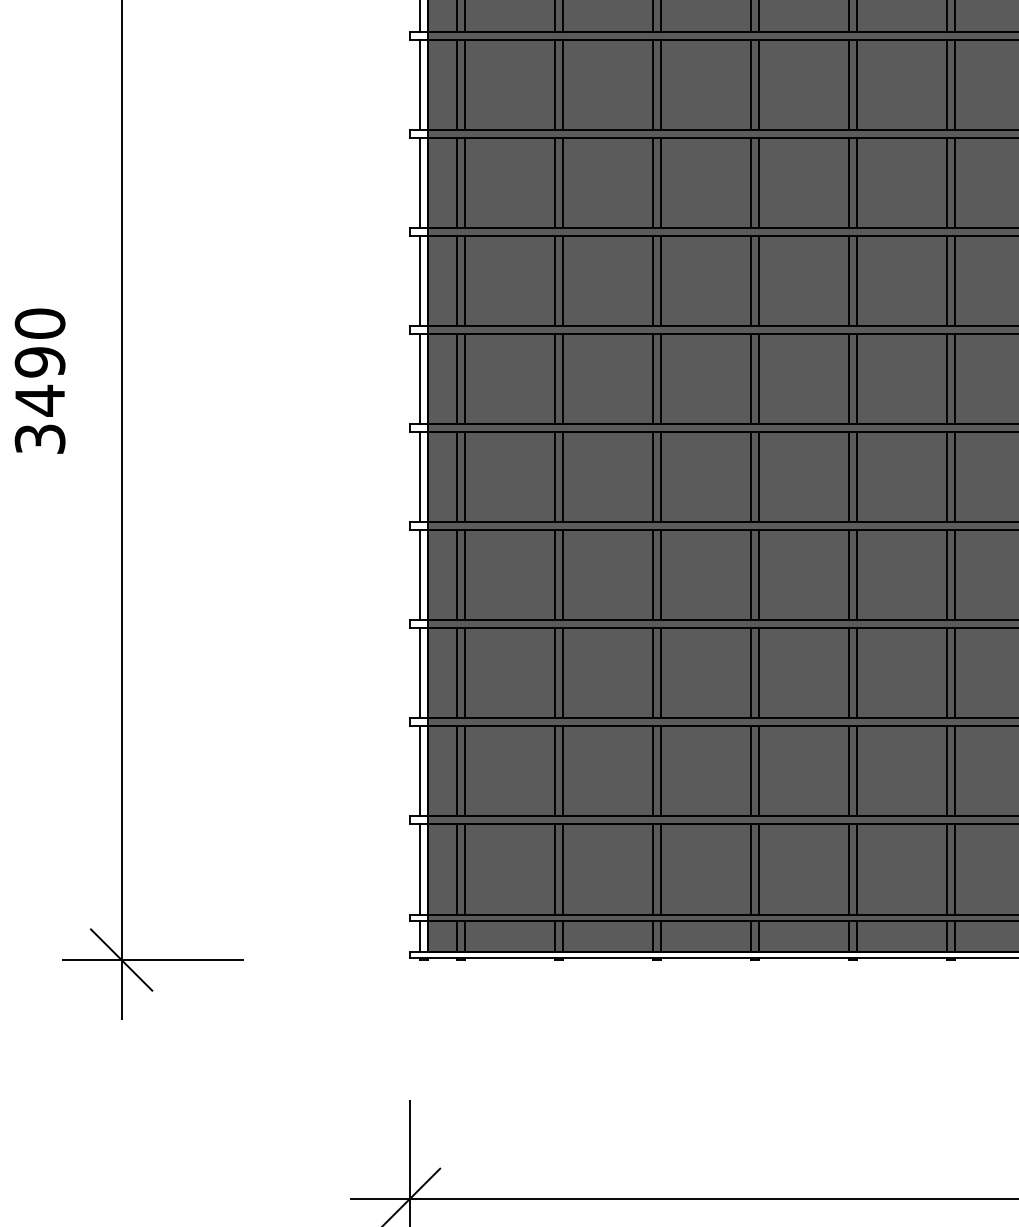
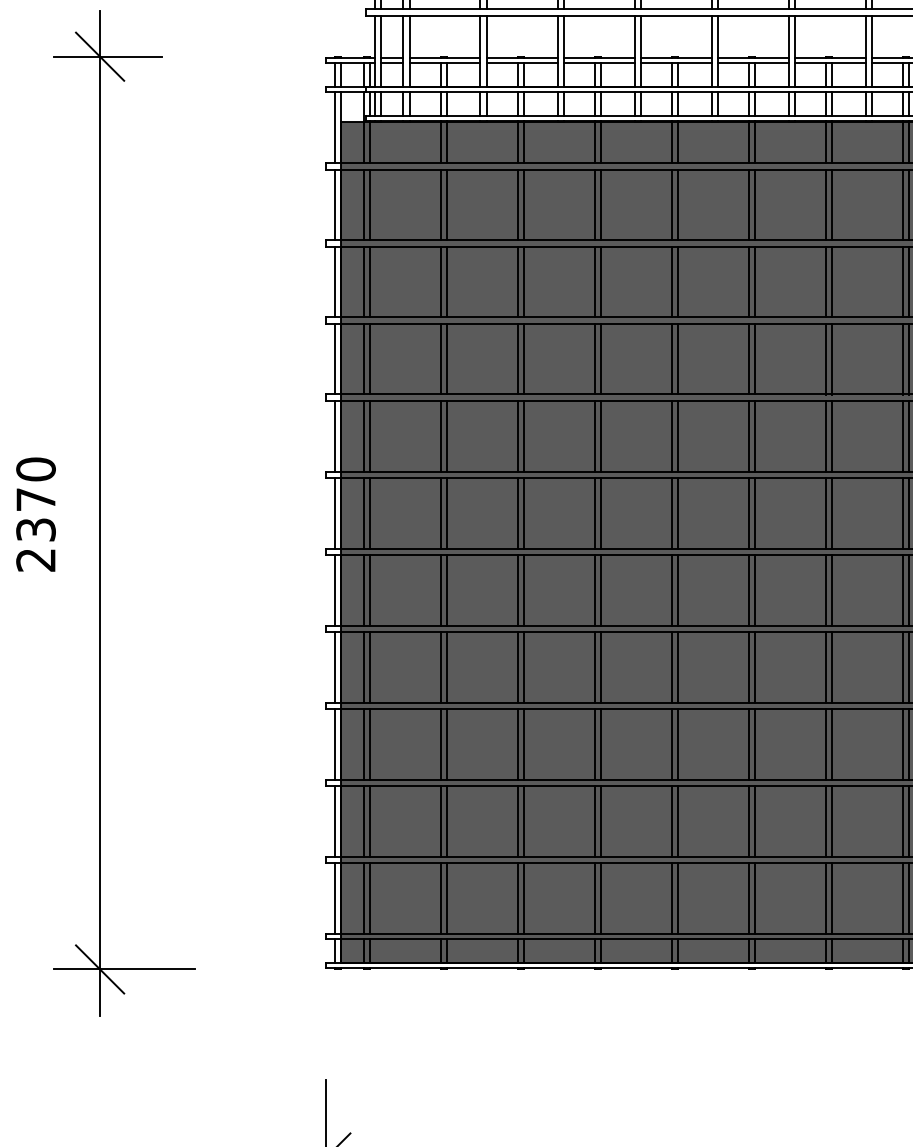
text: (39, 400) -> (35, 529), 3490 -> 2370

